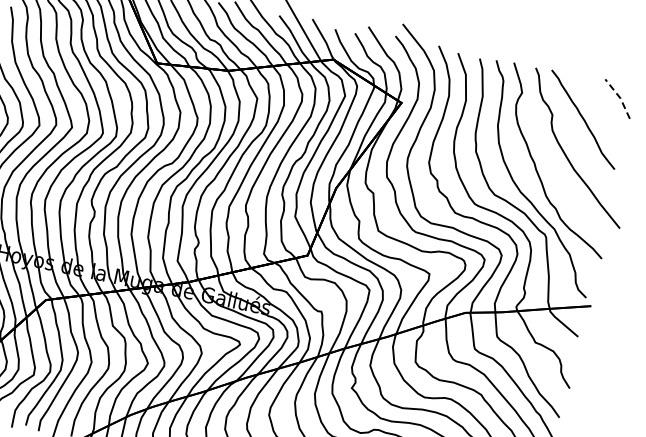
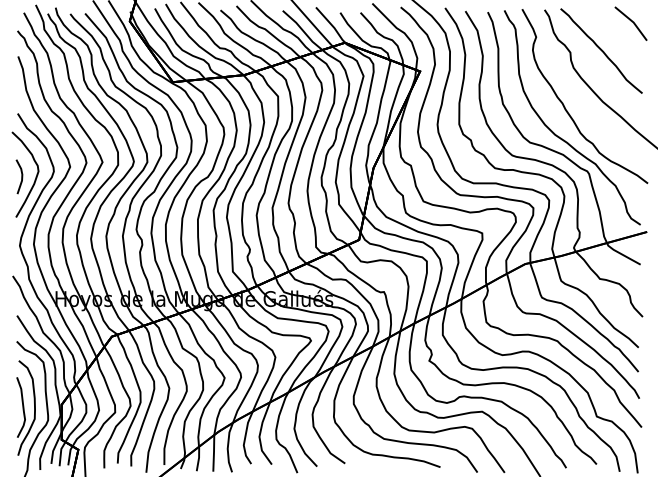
line: (619, 97) -> (632, 21), dashed -> solid

